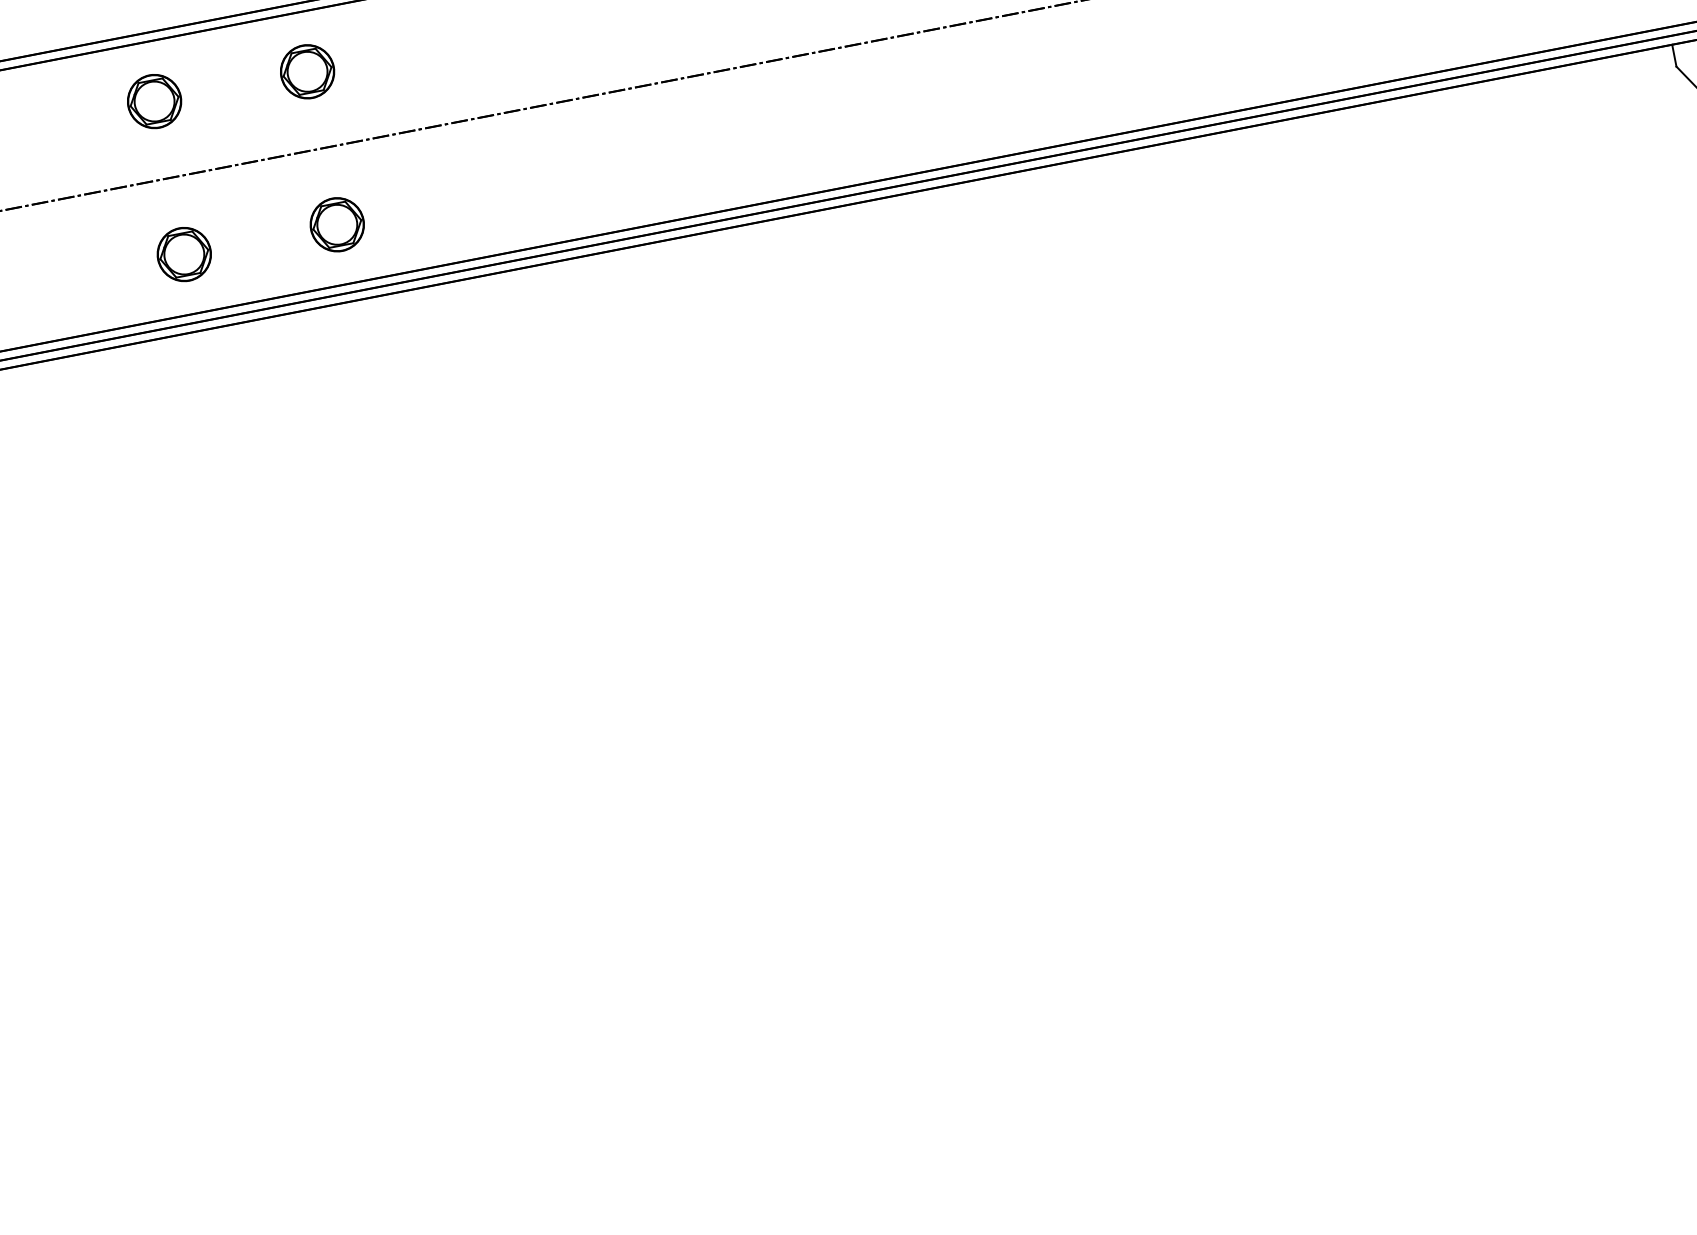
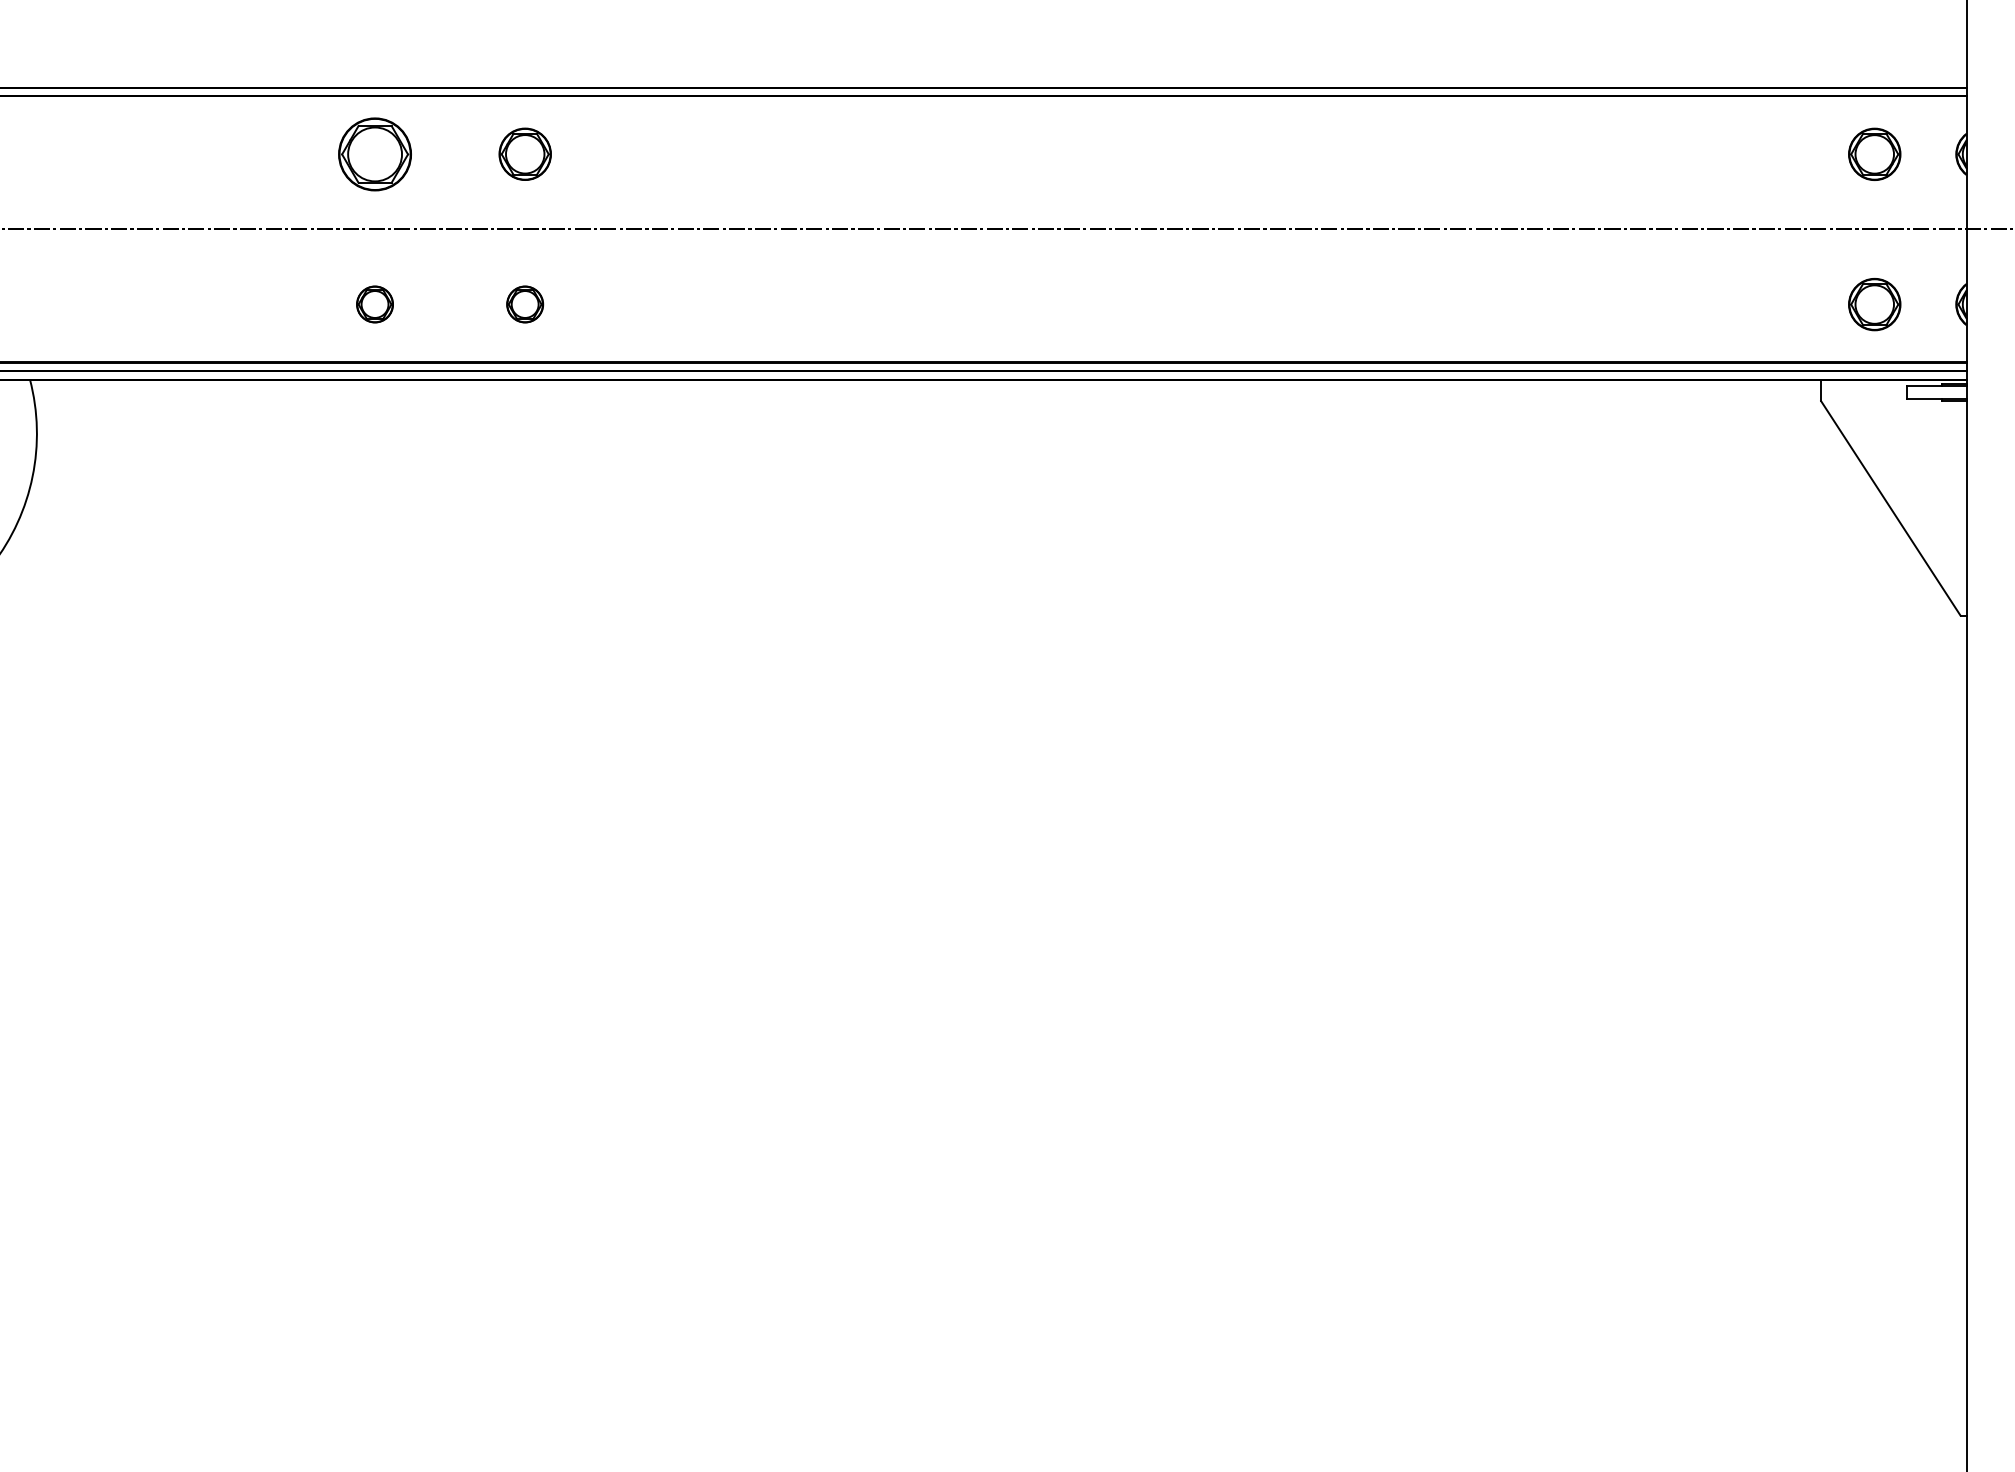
part: (153, 100) -> (374, 153), size x1.4
part: (336, 224) -> (524, 304), size x0.7
part: (183, 254) -> (374, 304), size x0.7

